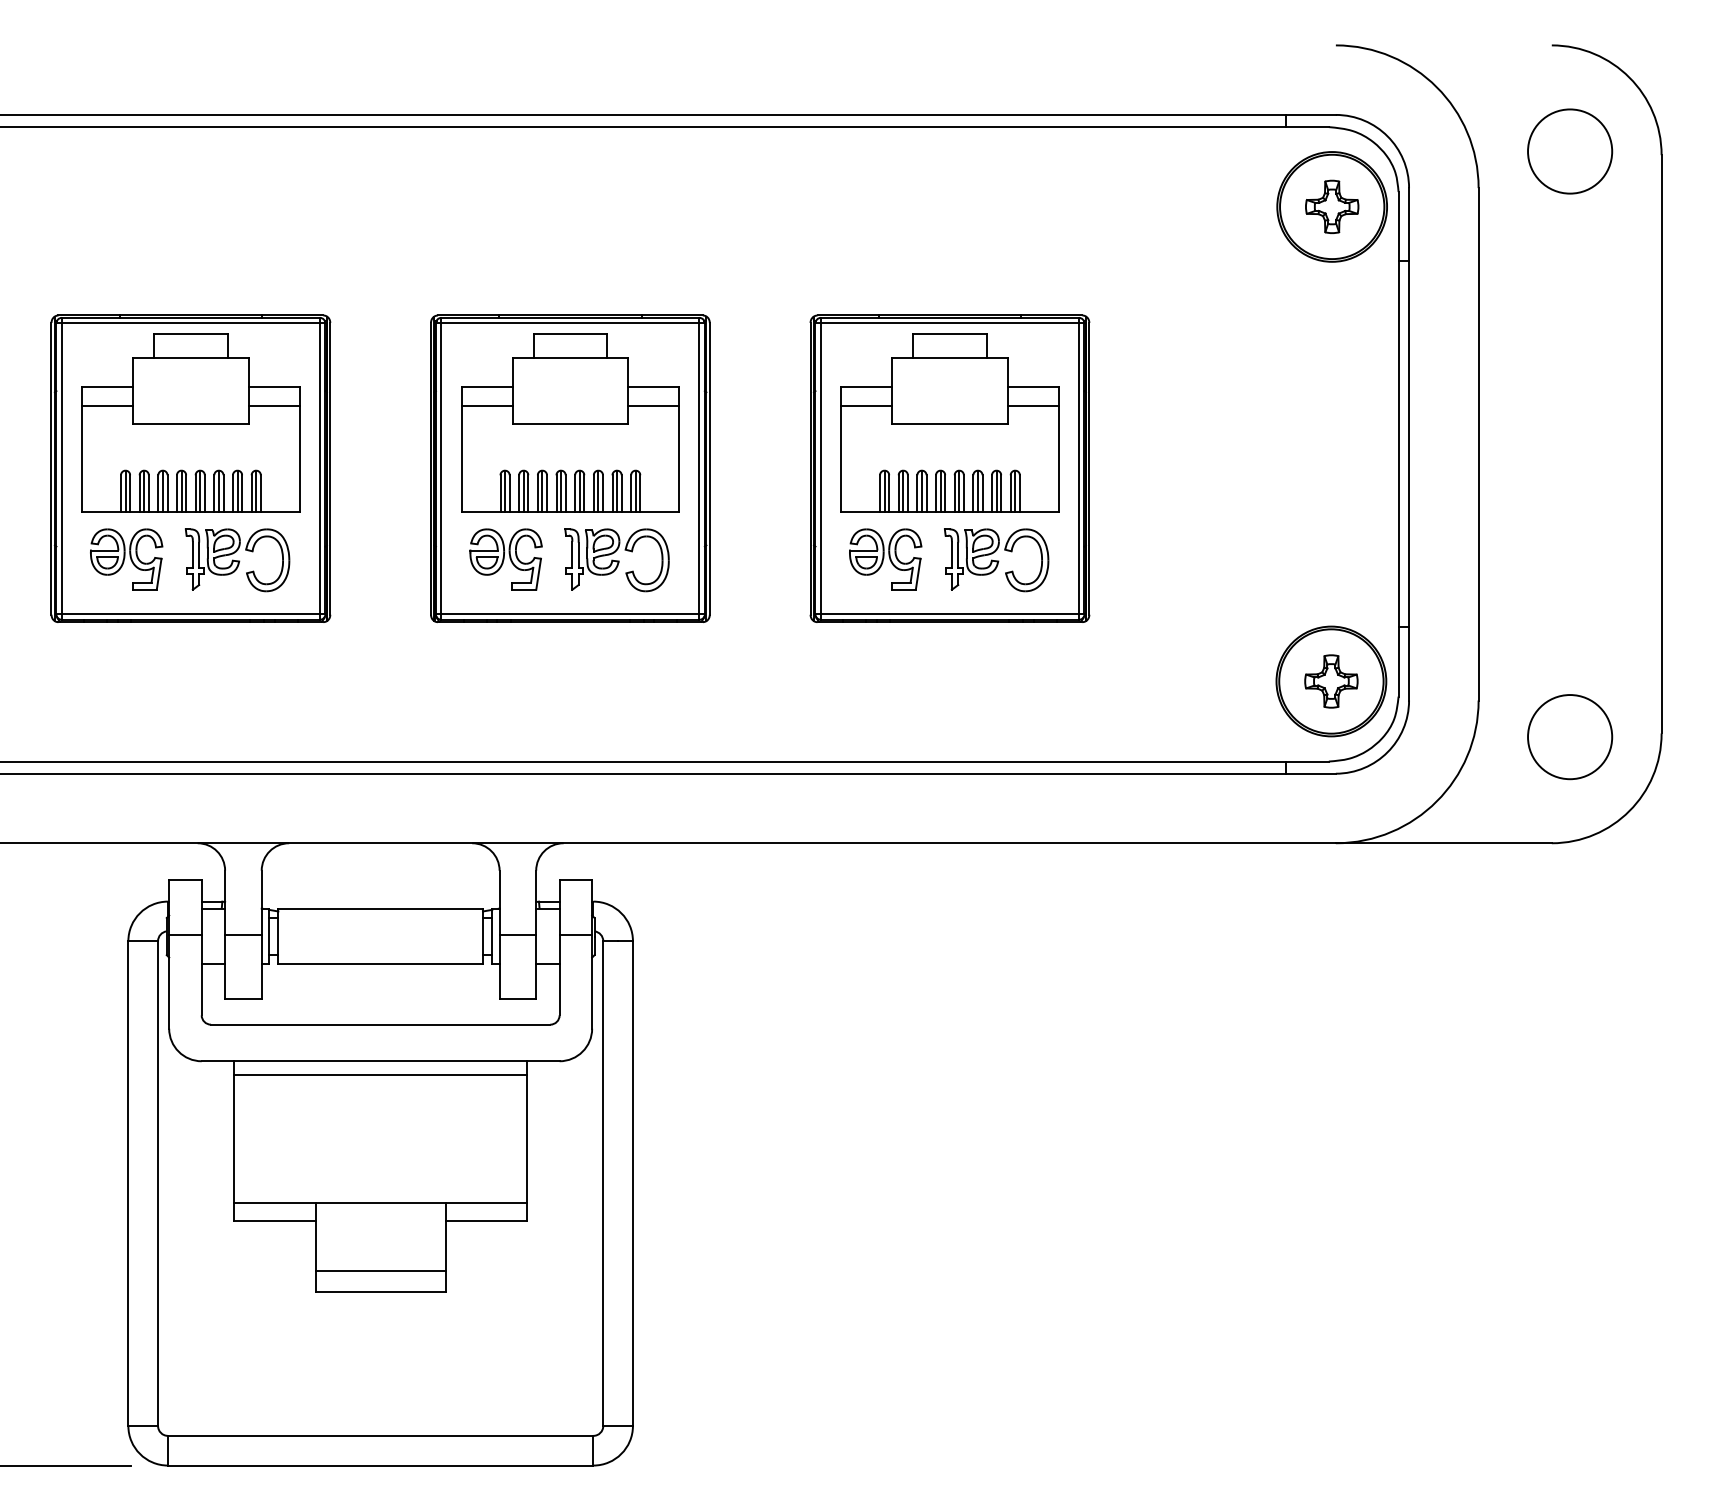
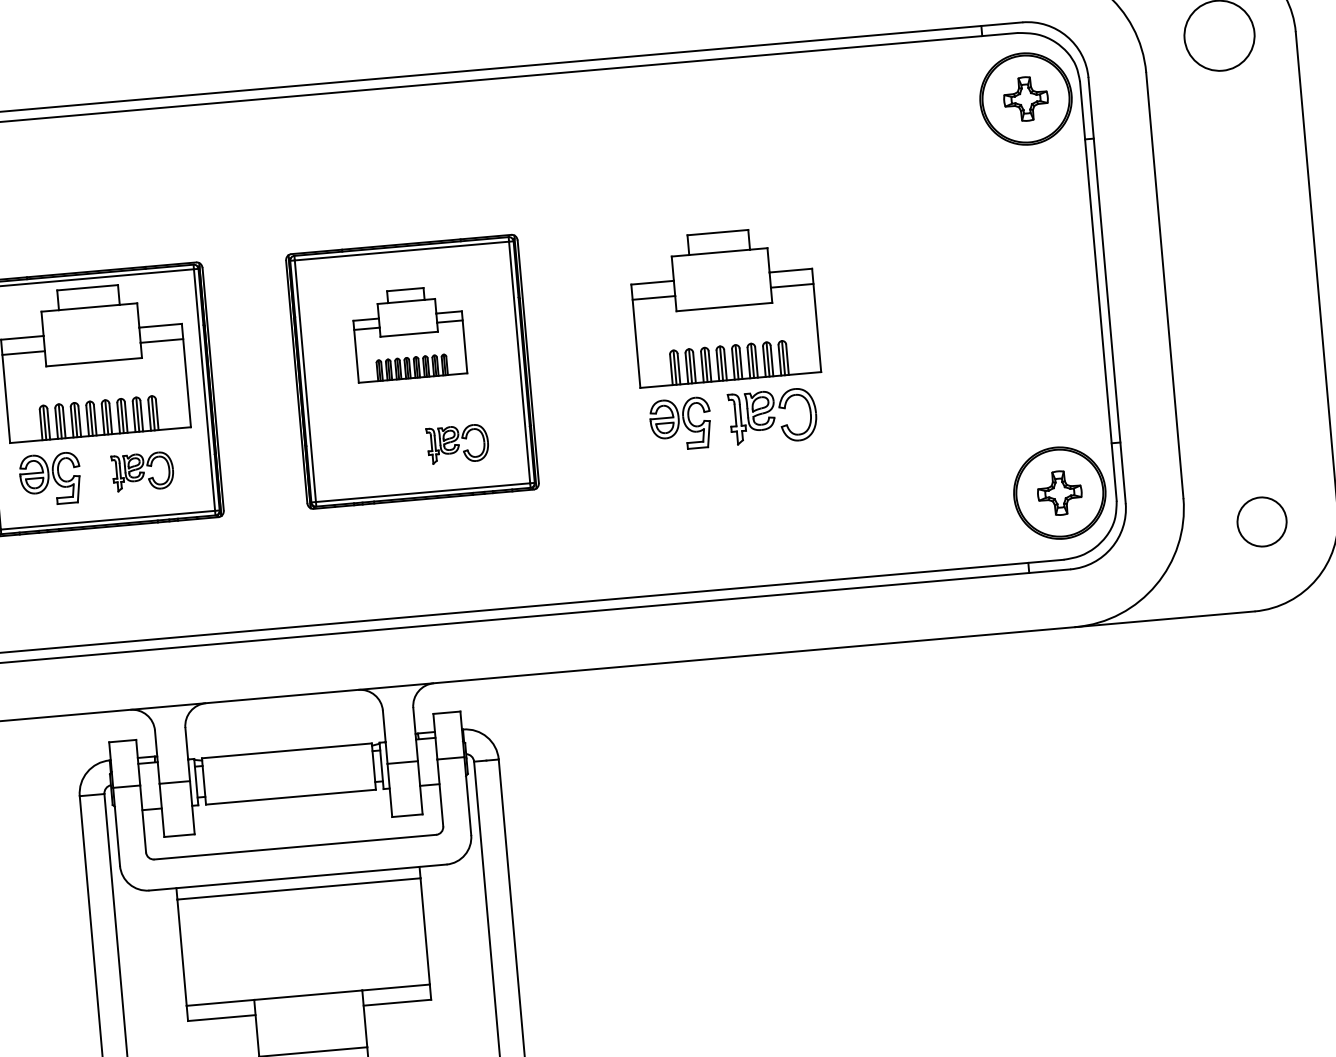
part: (570, 422) -> (409, 333), size x0.6
part: (949, 468) -> (727, 344), removed
part: (505, 559) -> (365, 451), removed
part: (237, 560) -> (142, 472), size x0.7
part: (616, 560) -> (457, 444), size x0.7
circle: (1570, 737) -> (1262, 522), size x0.7

